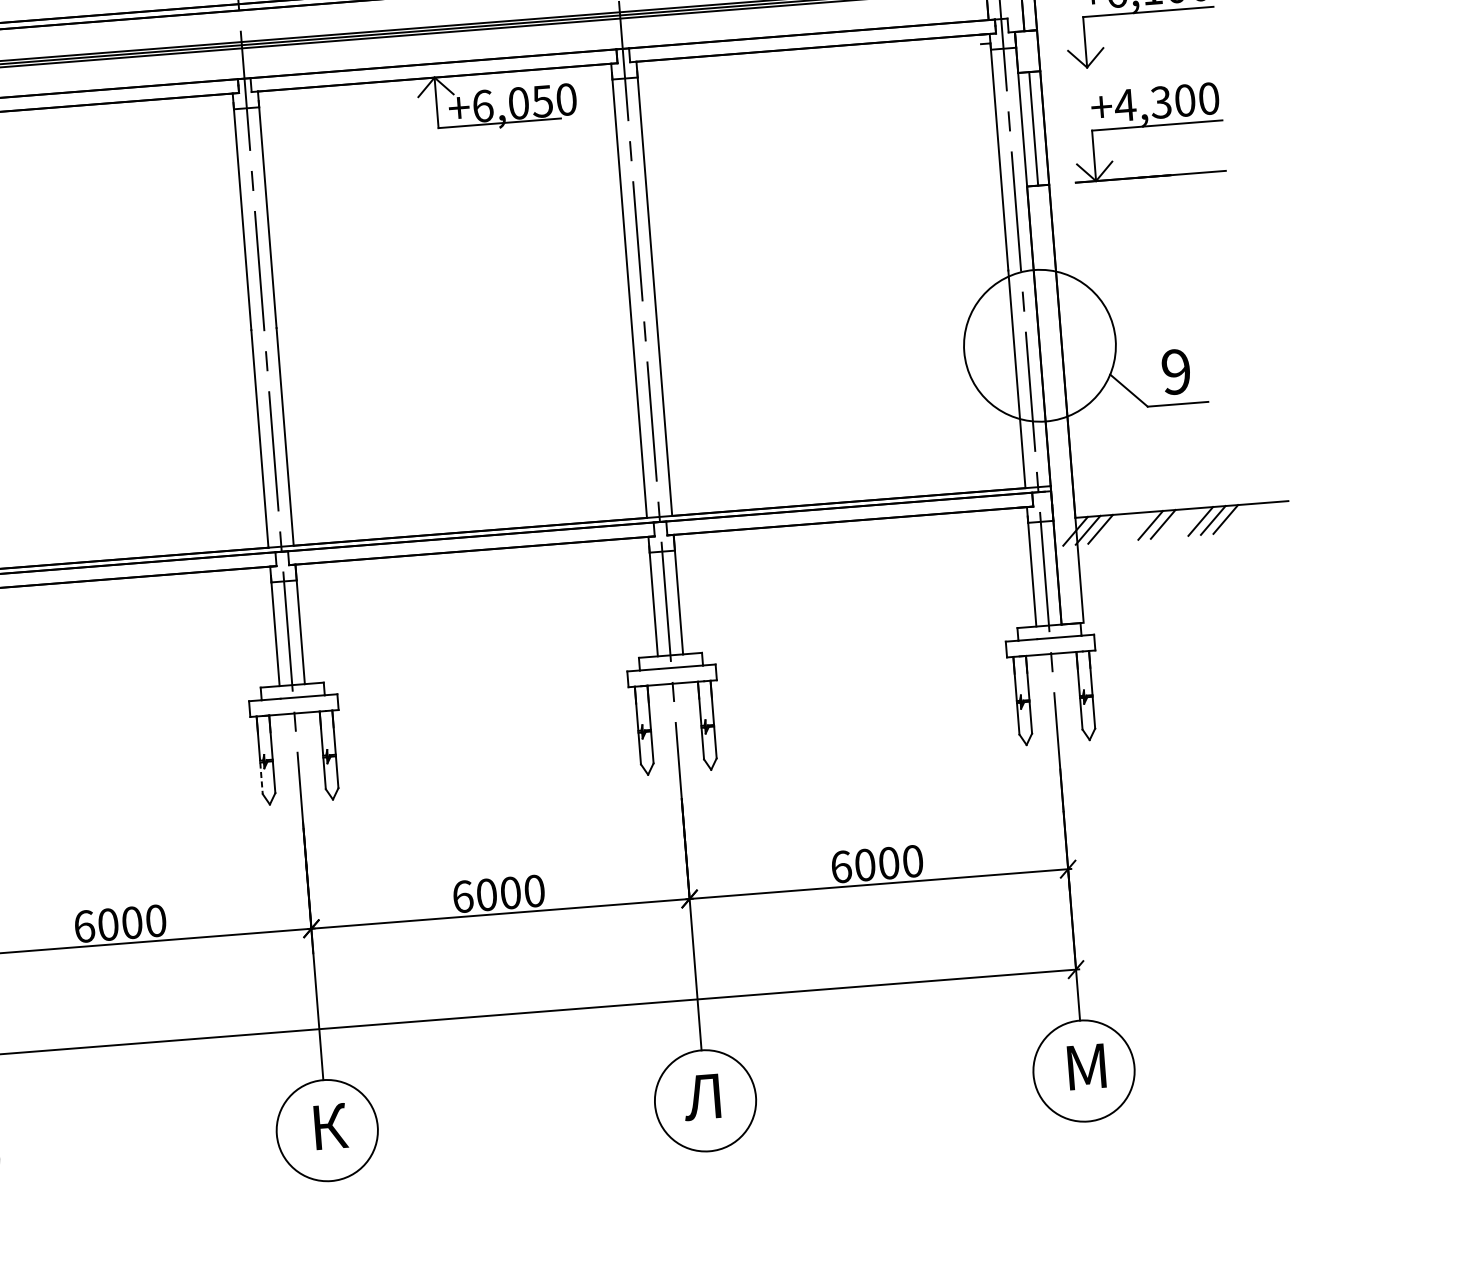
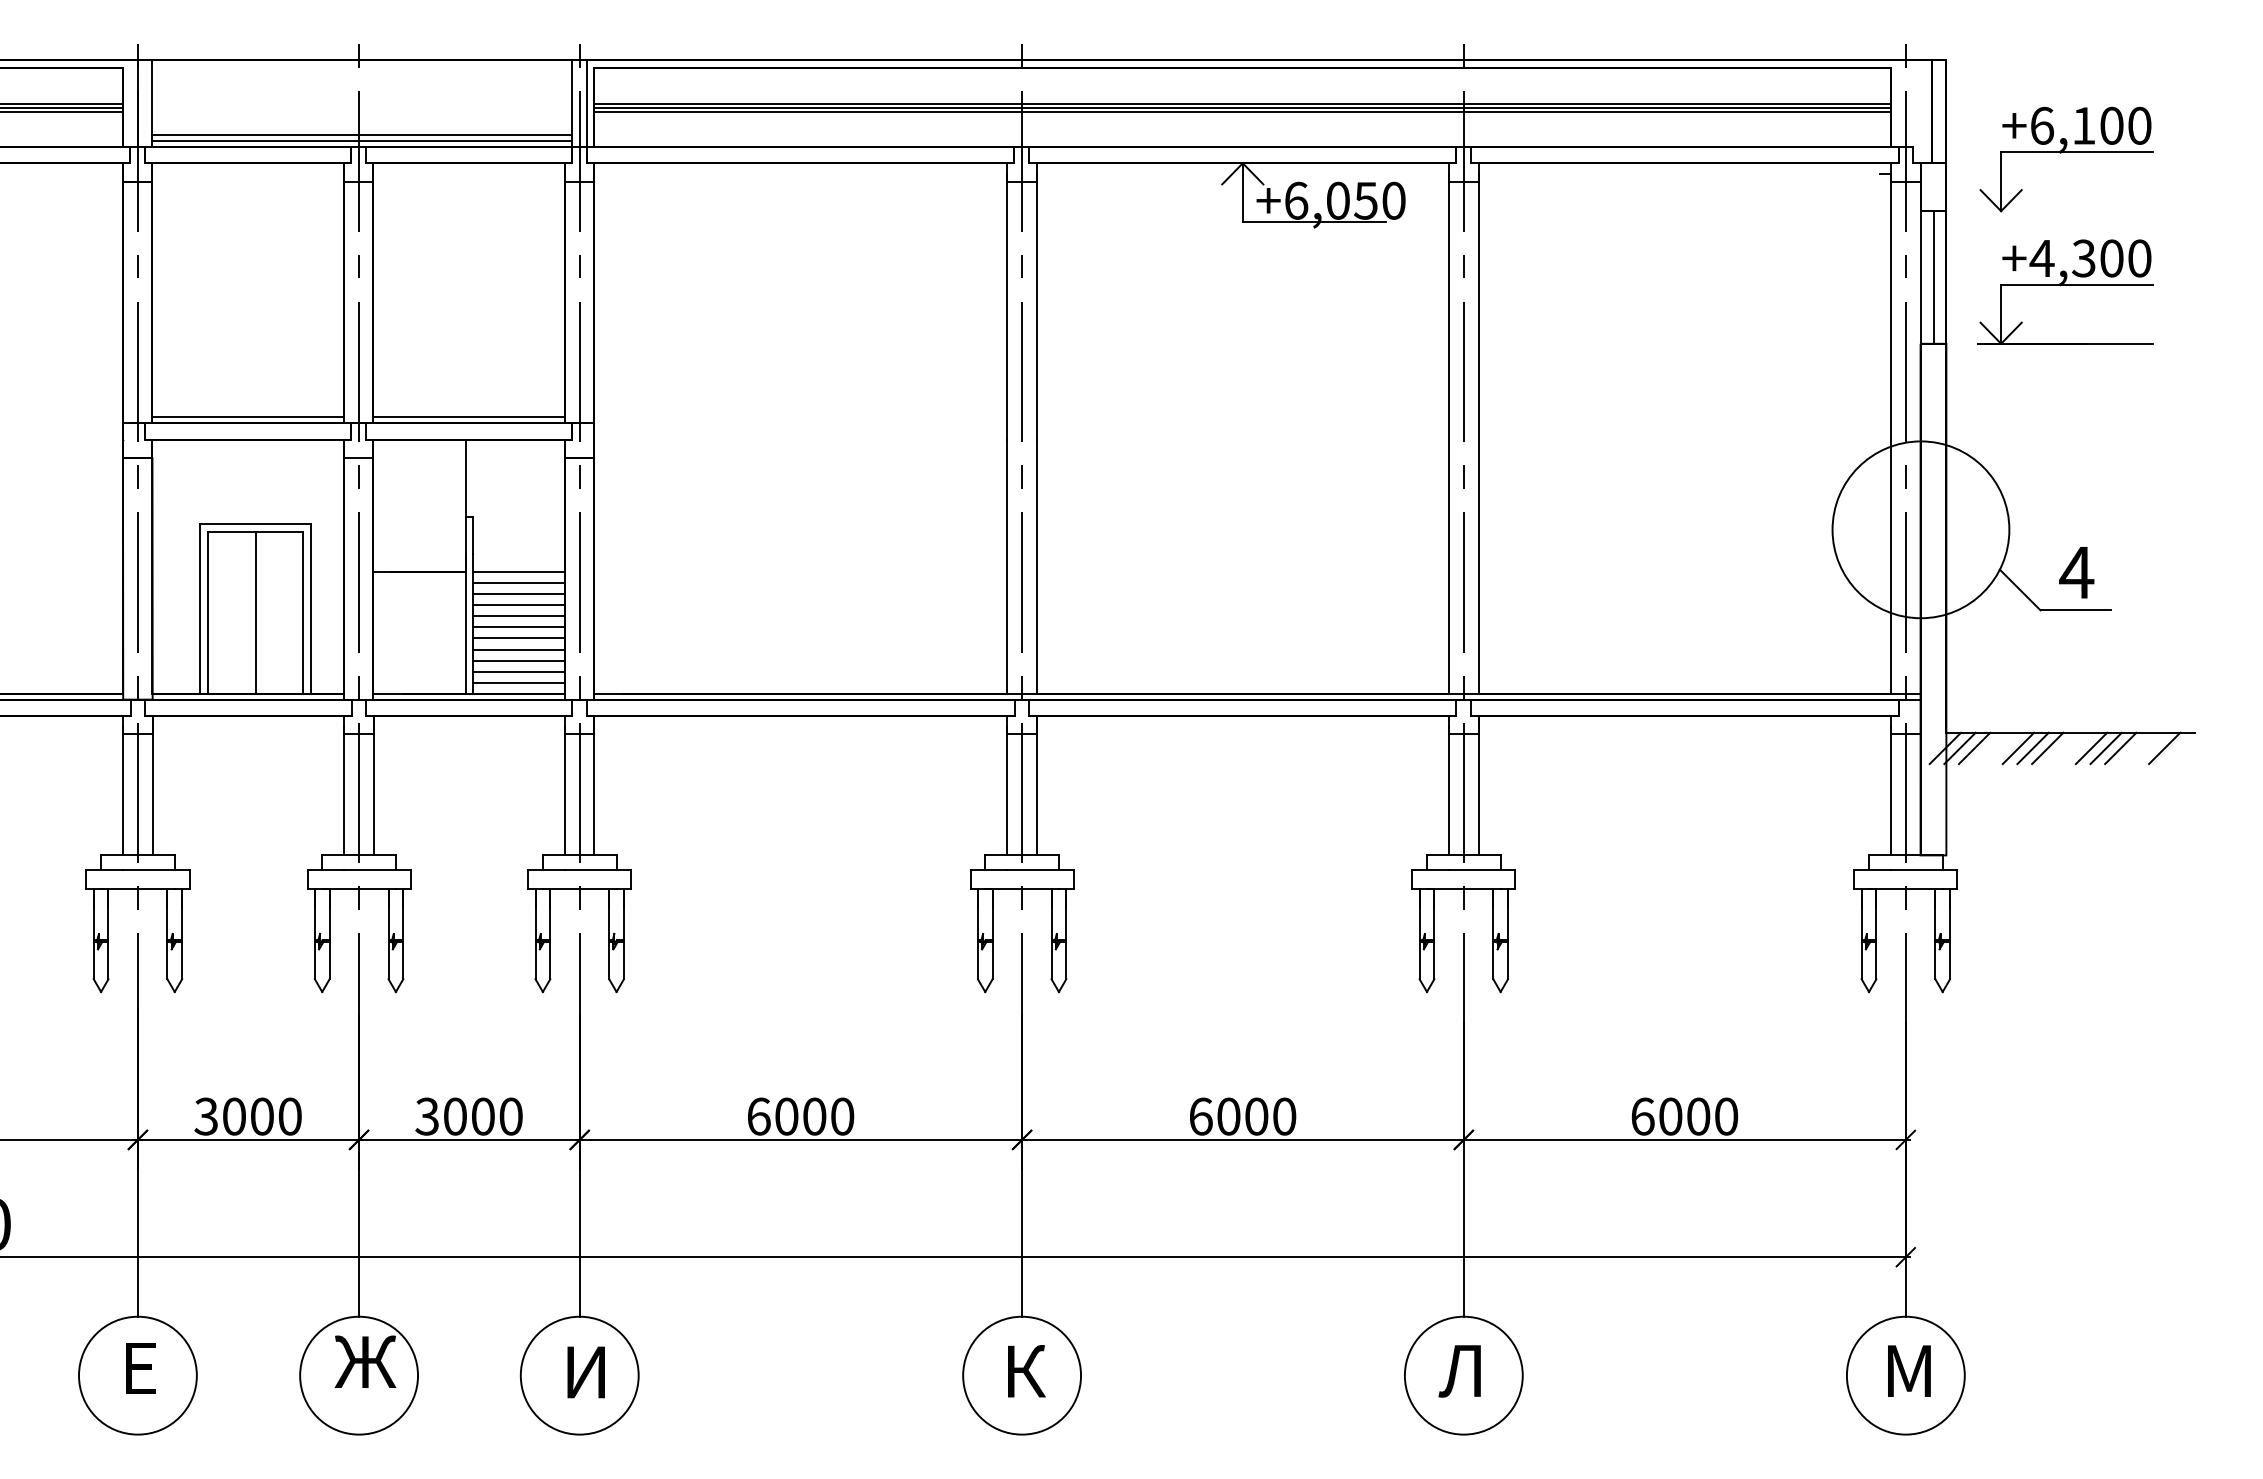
text: (1176, 371) -> (2076, 572), 9 -> 4
line: (1263, 516) -> (2164, 748), added
line: (1138, 526) -> (2018, 748), added
line: (261, 778) -> (977, 961), dashed -> solid

